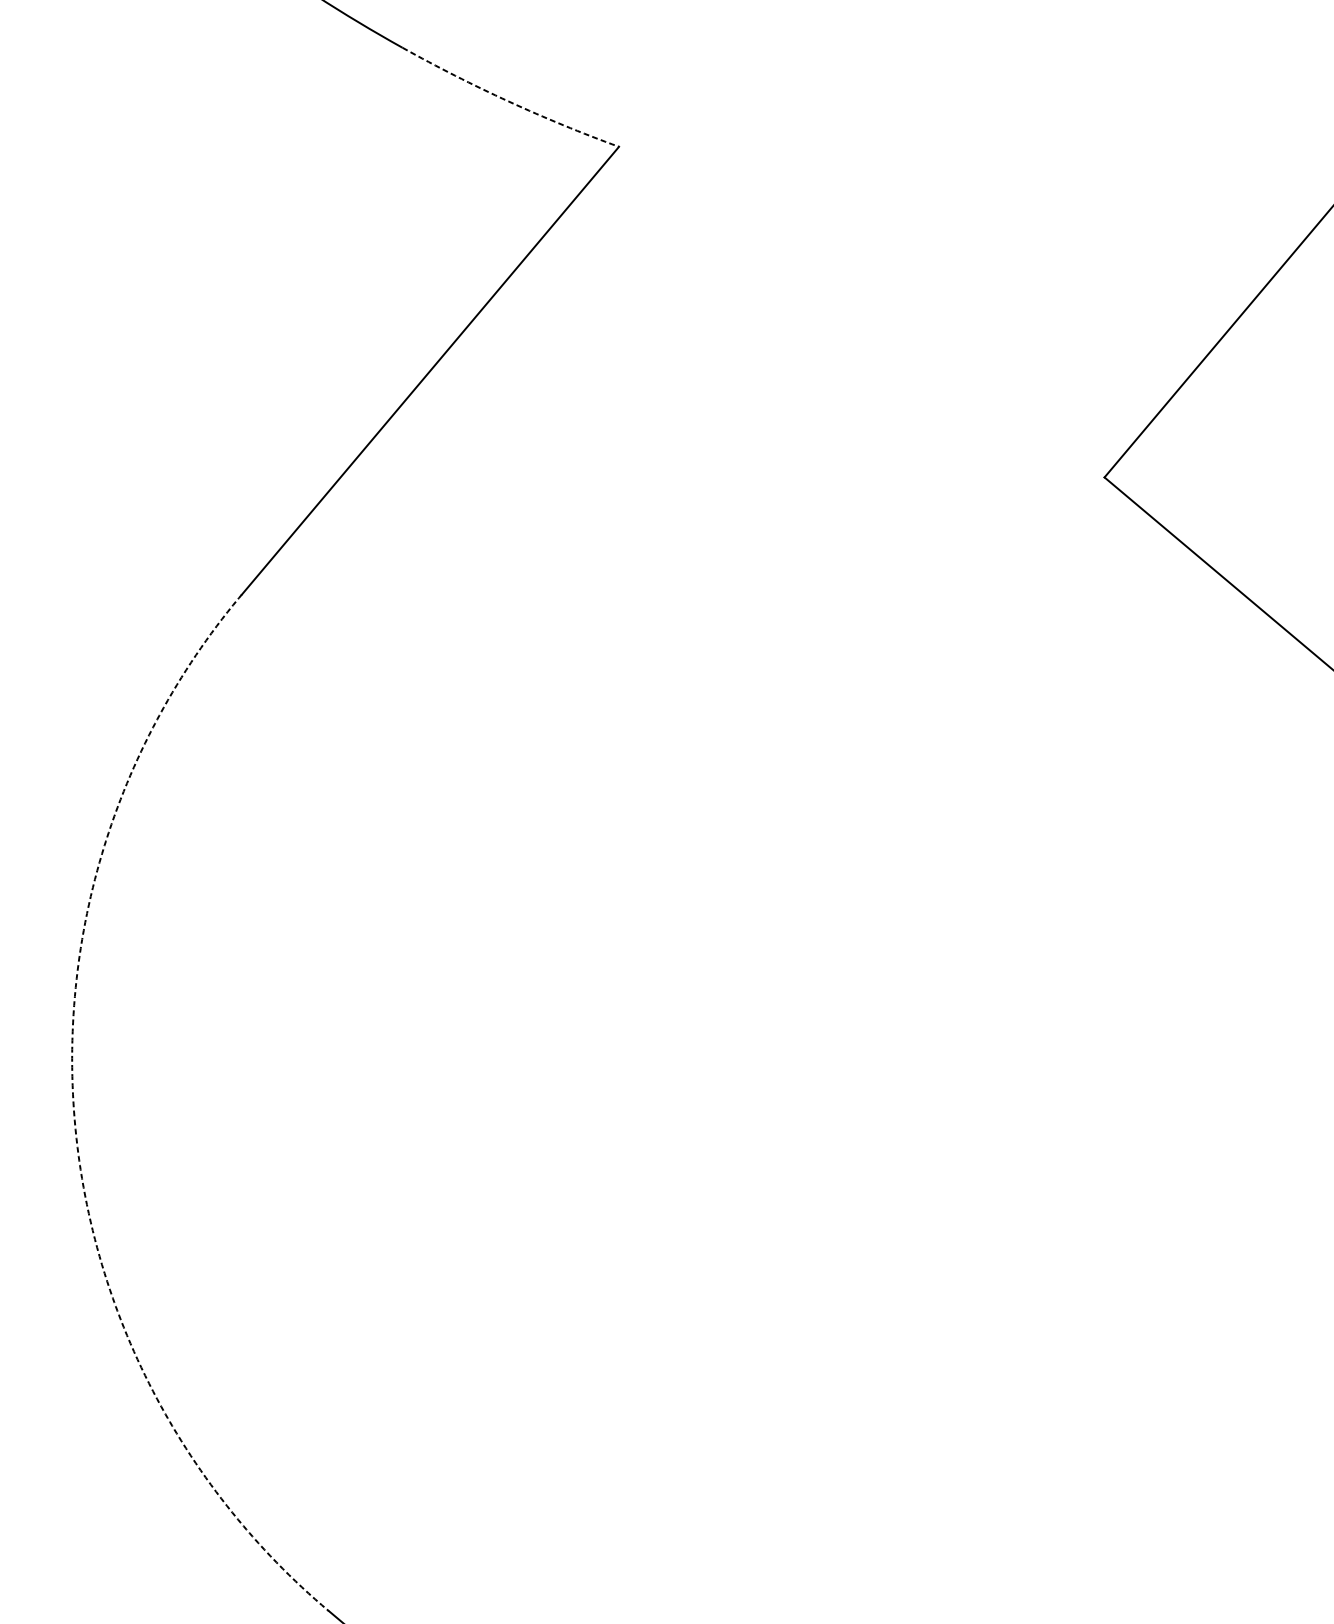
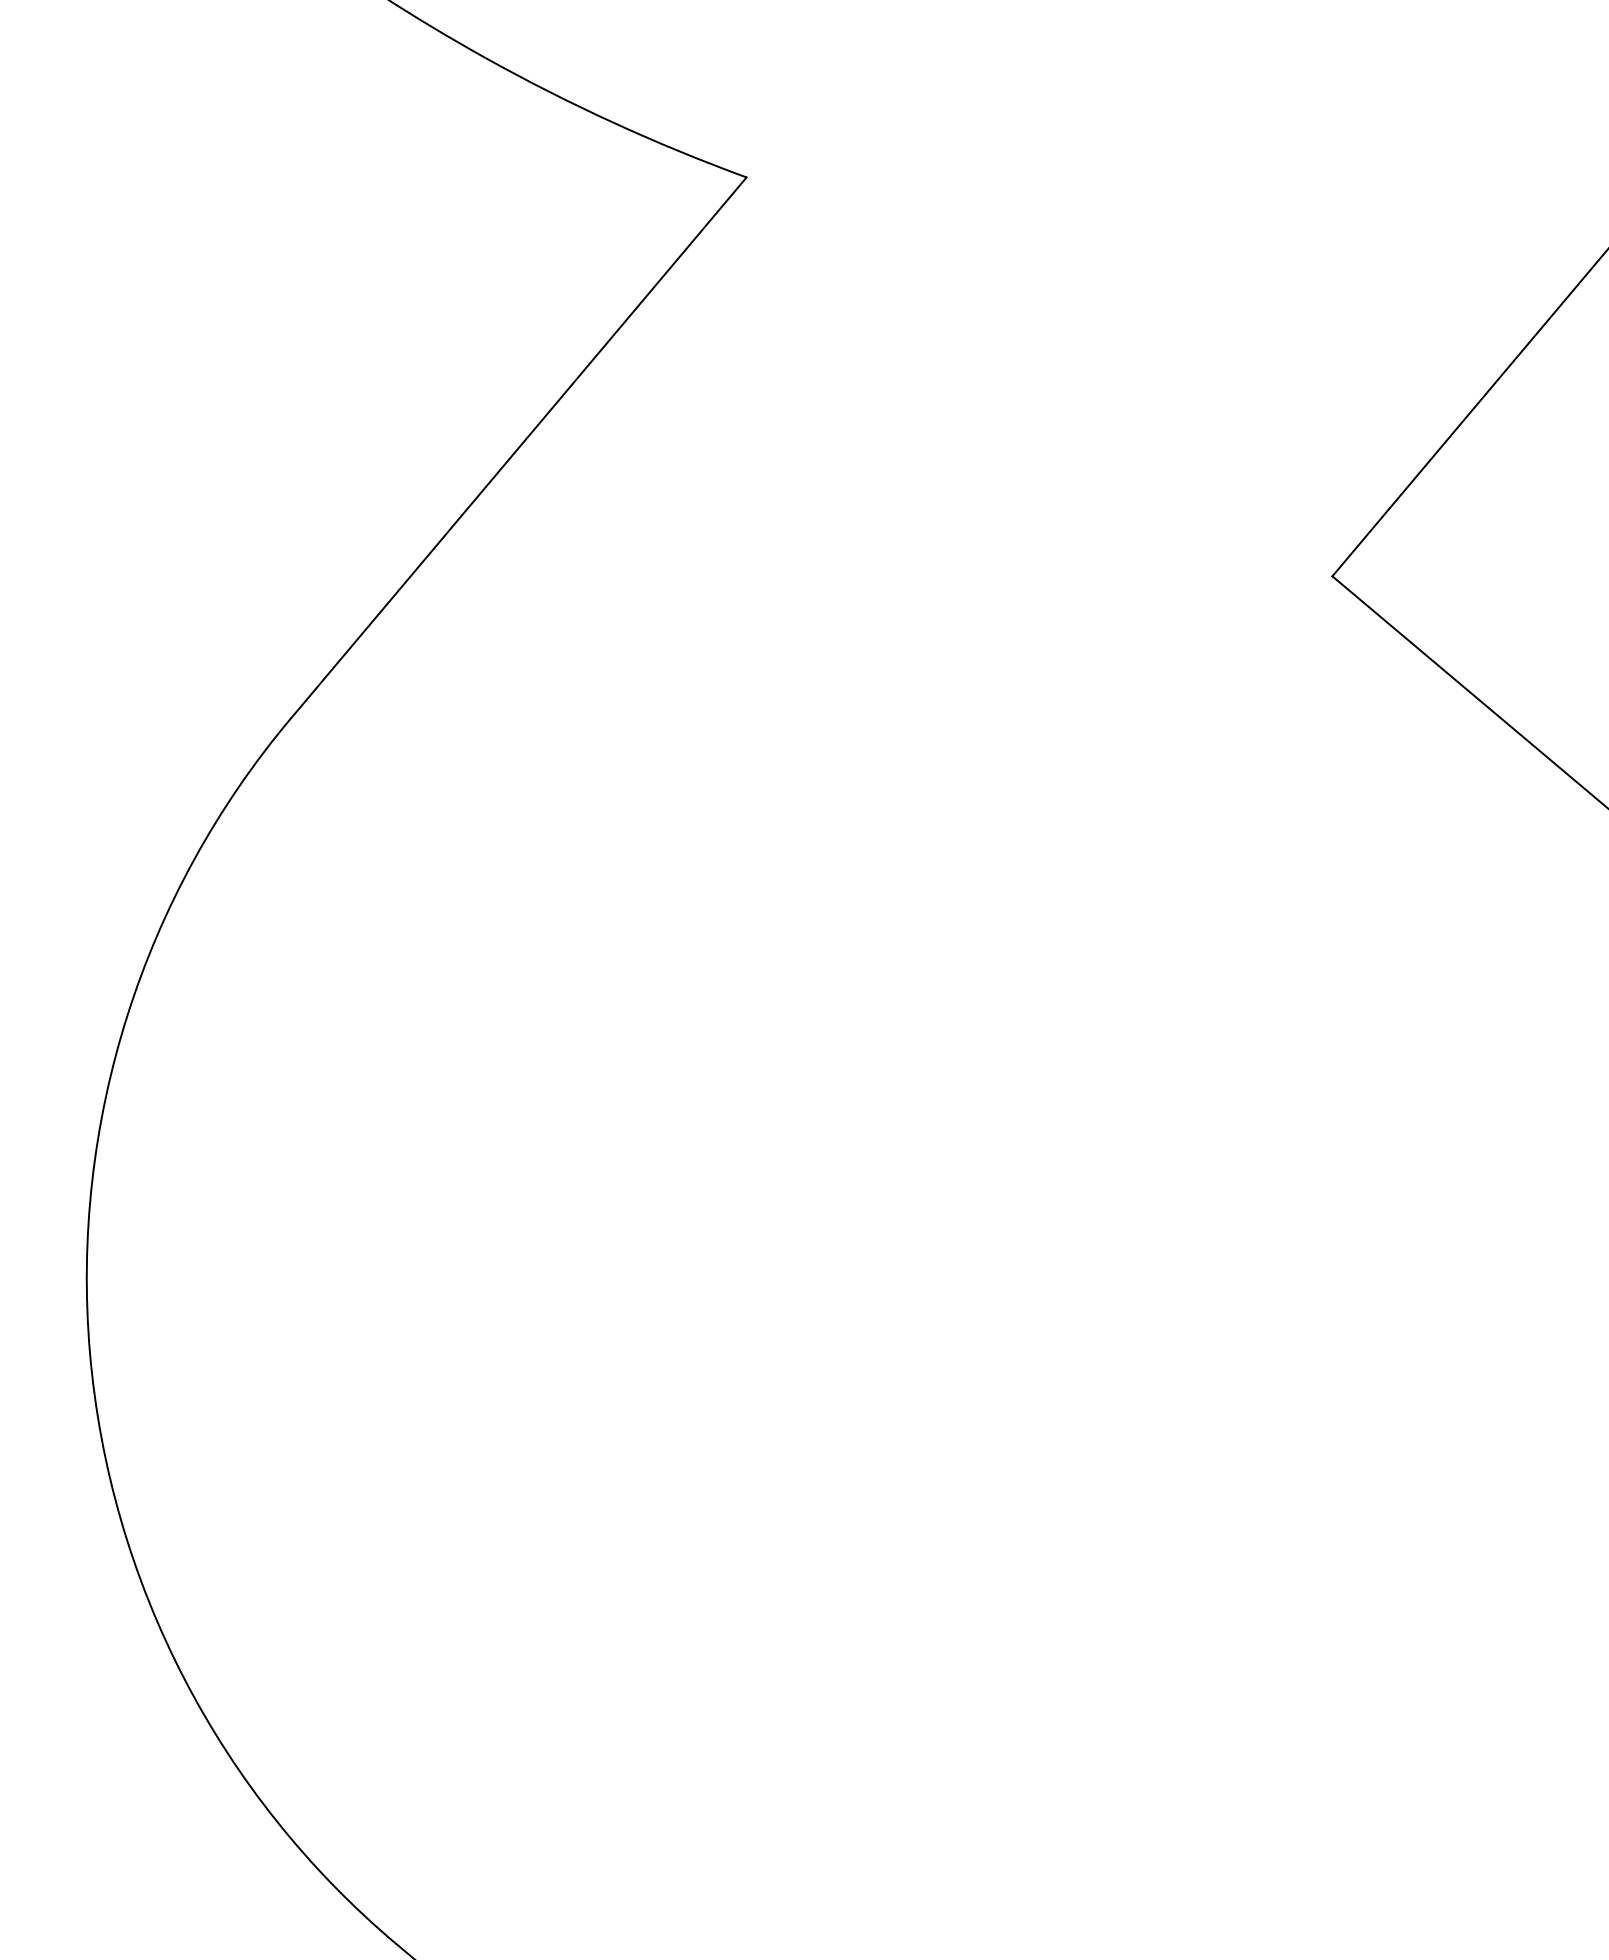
arc: (508, 101) -> (613, 122), dashed -> solid
arc: (74, 1120) -> (89, 1352), dashed -> solid

